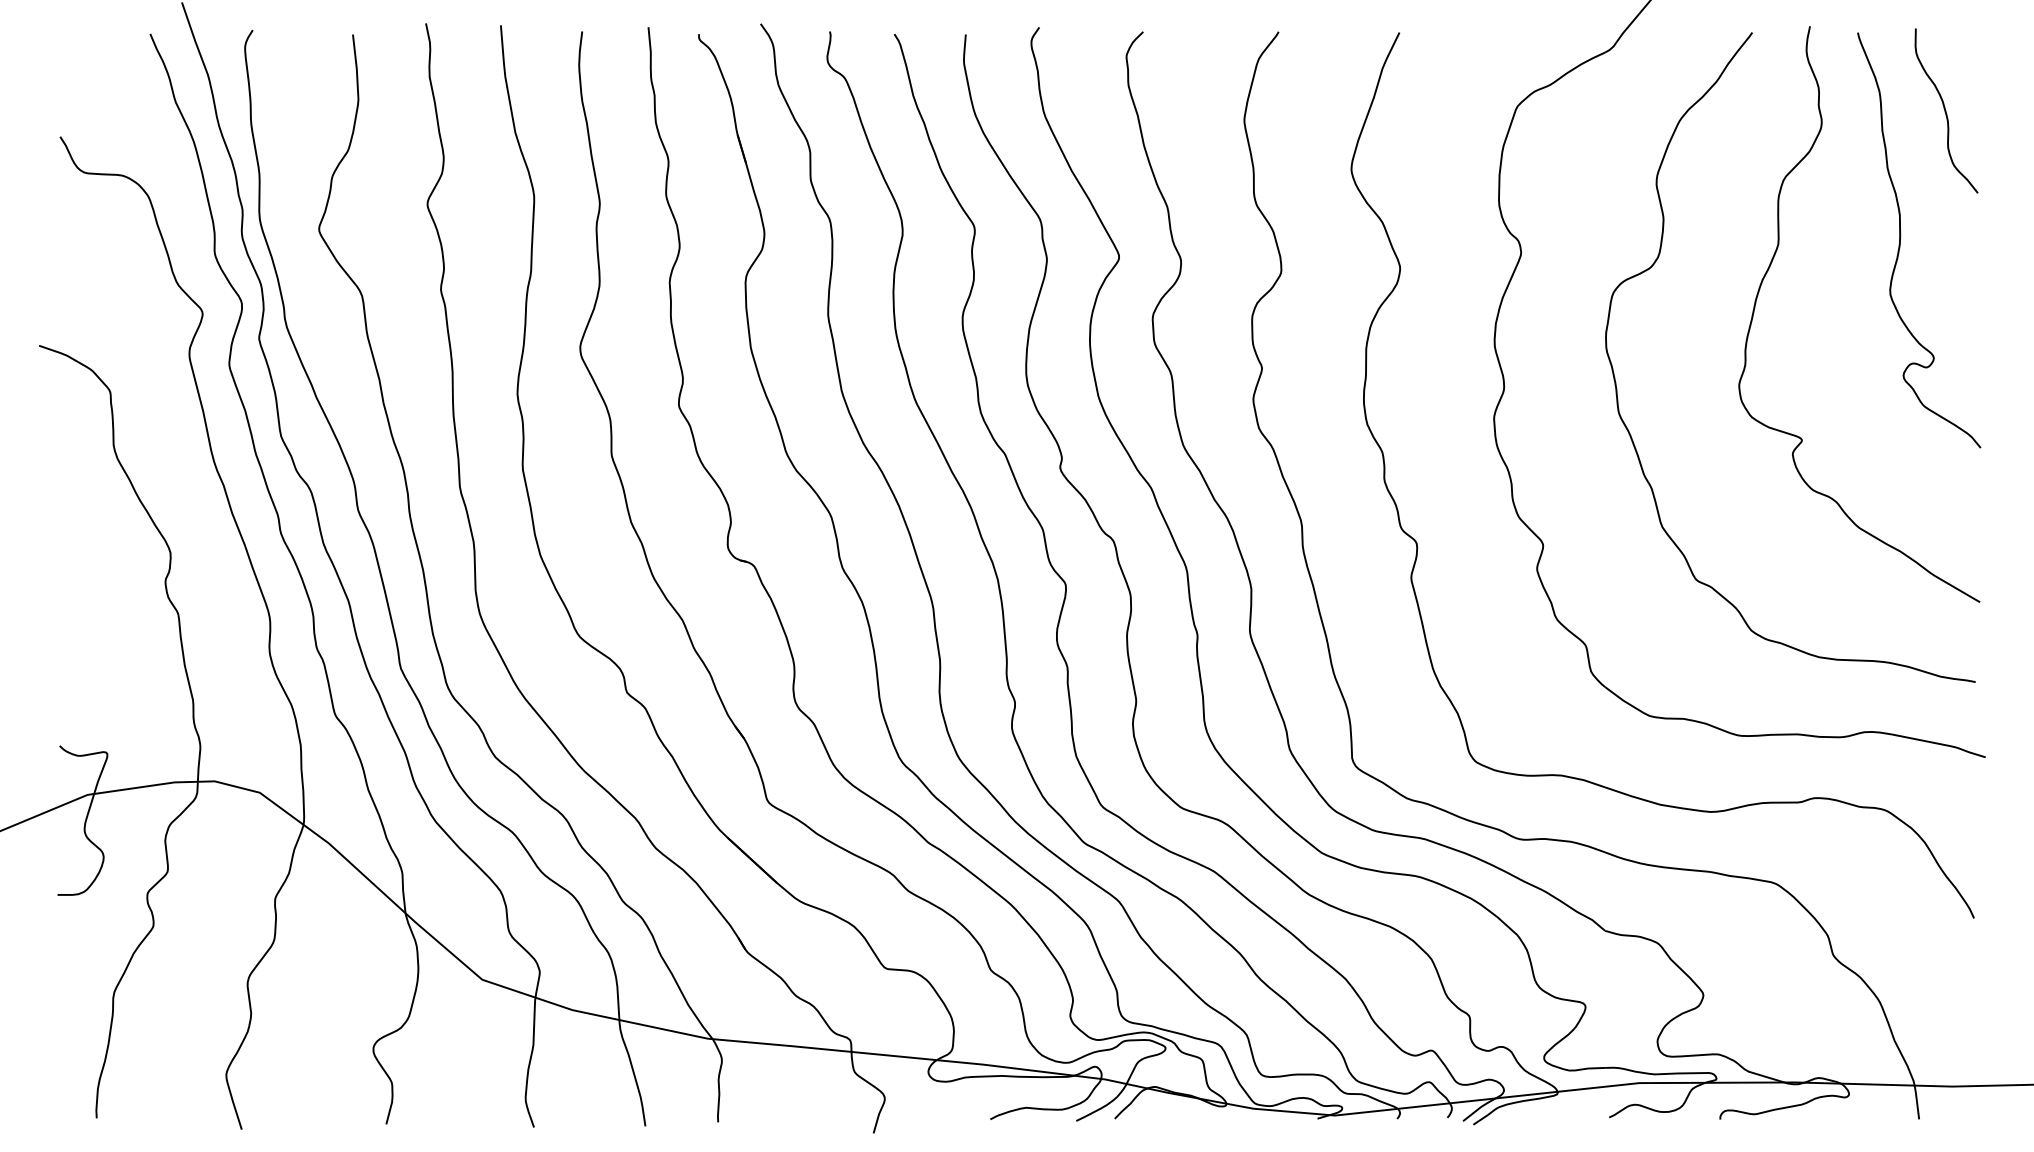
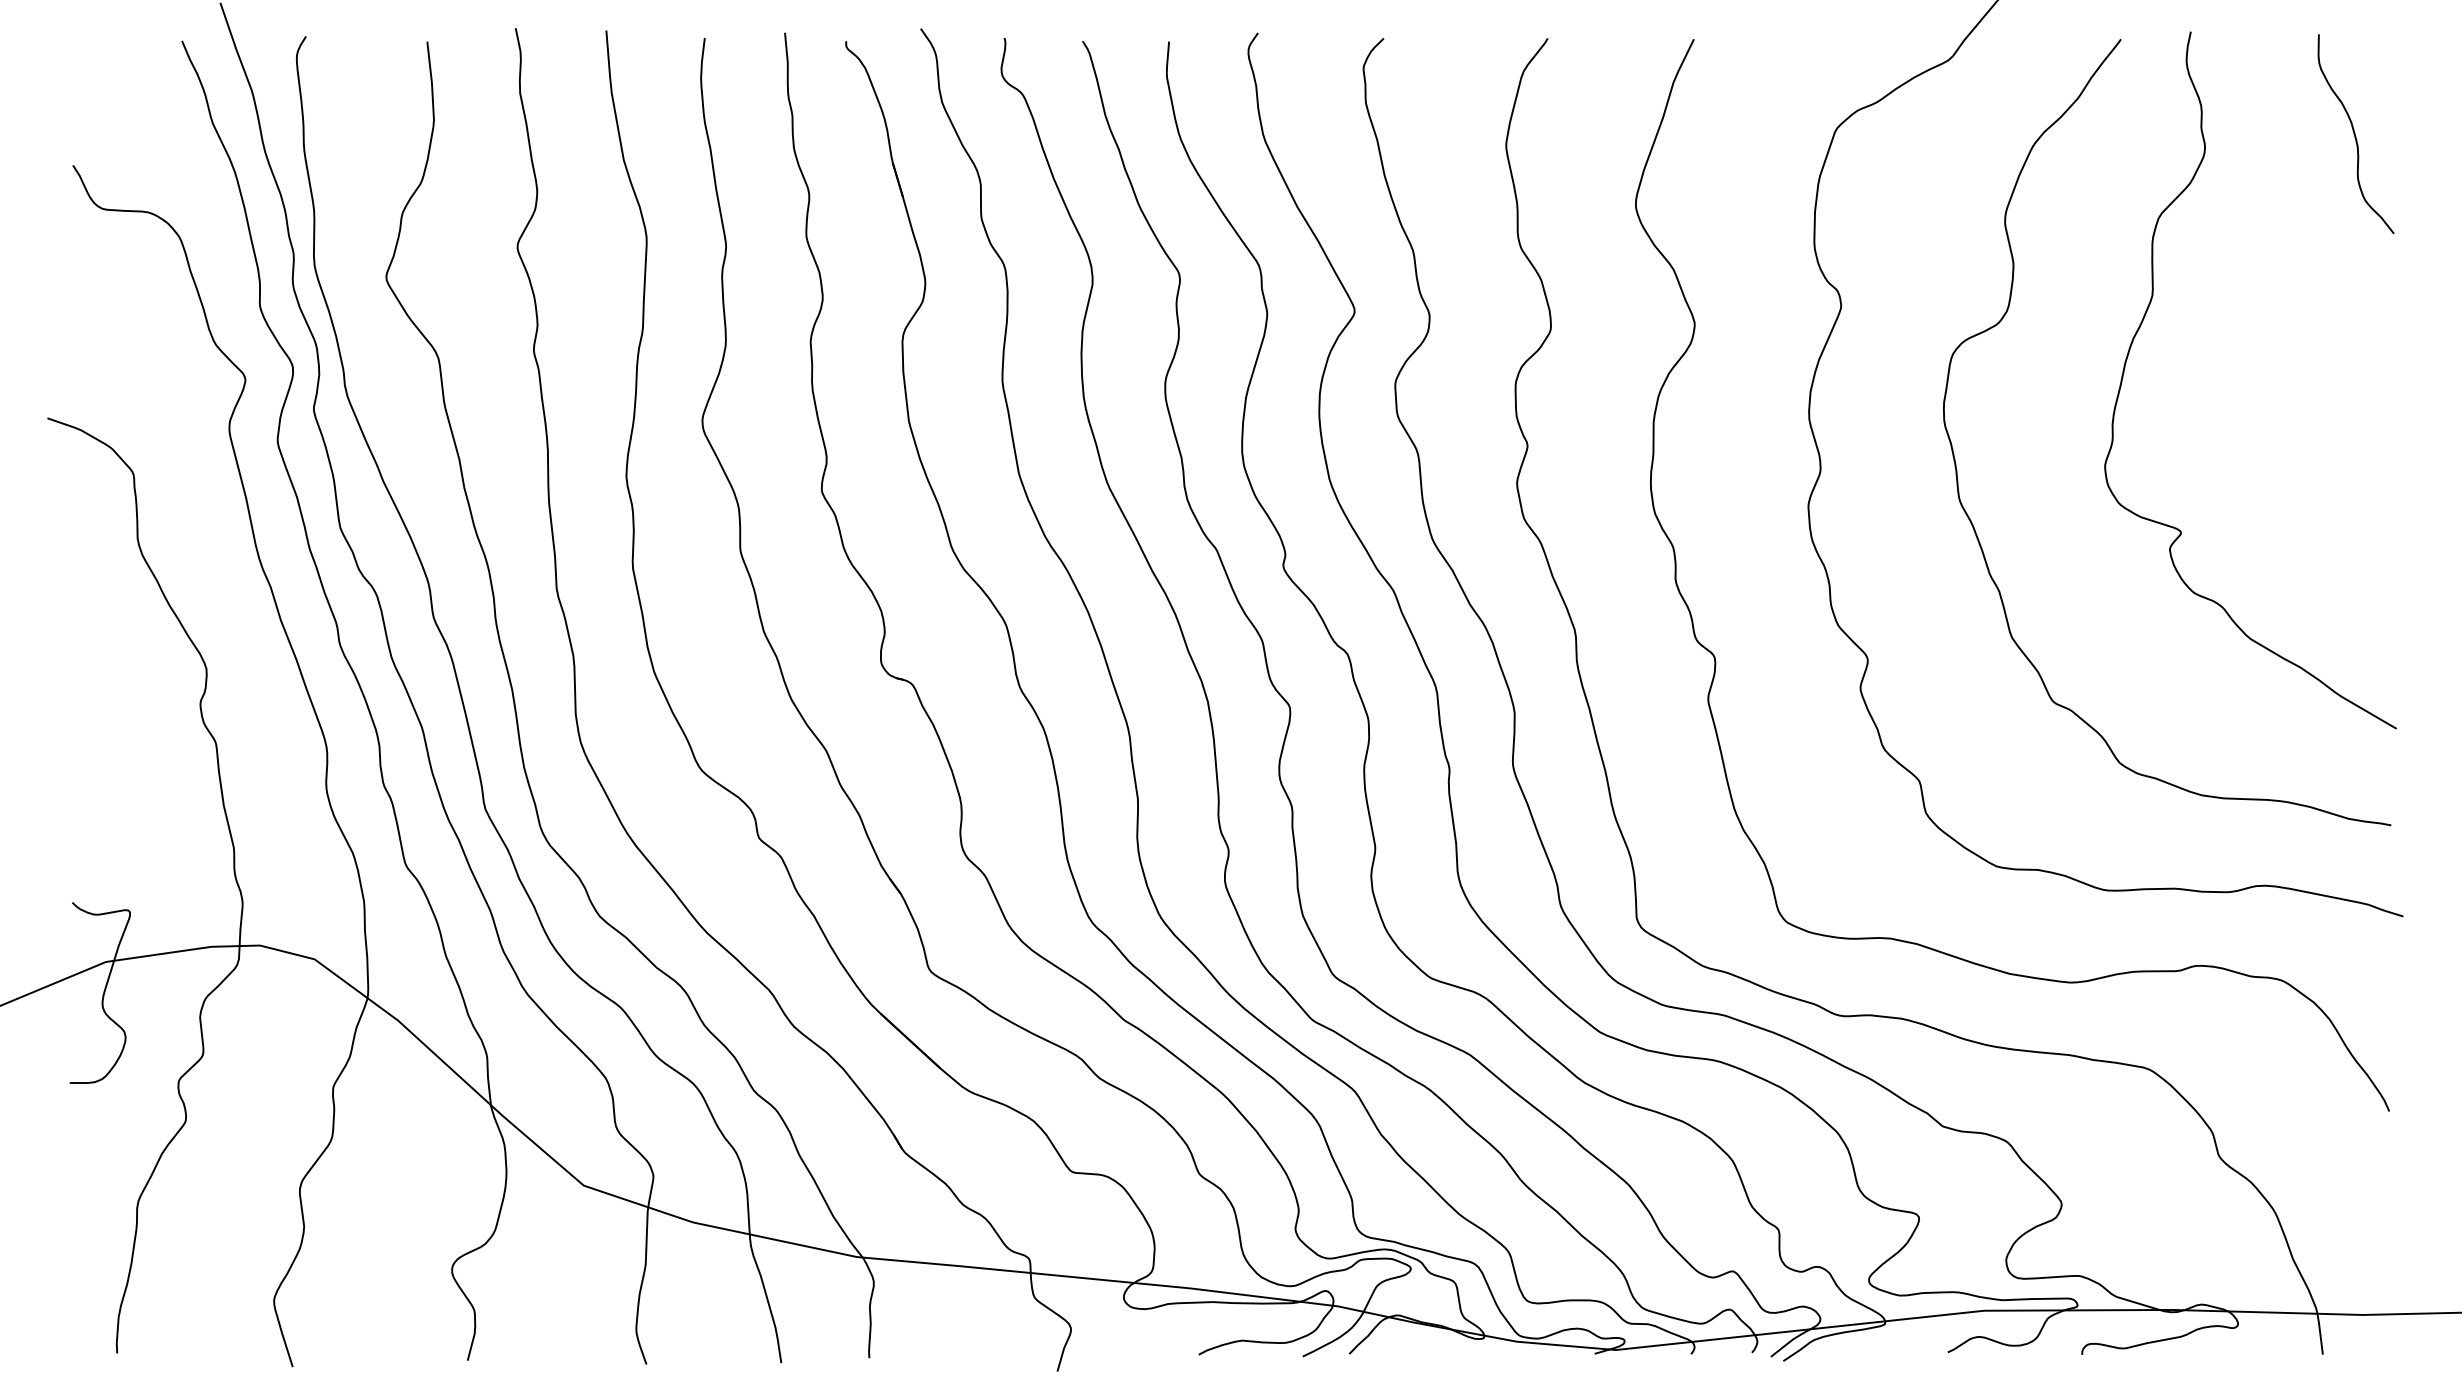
curve: (1901, 236) -> (2301, 286), removed

